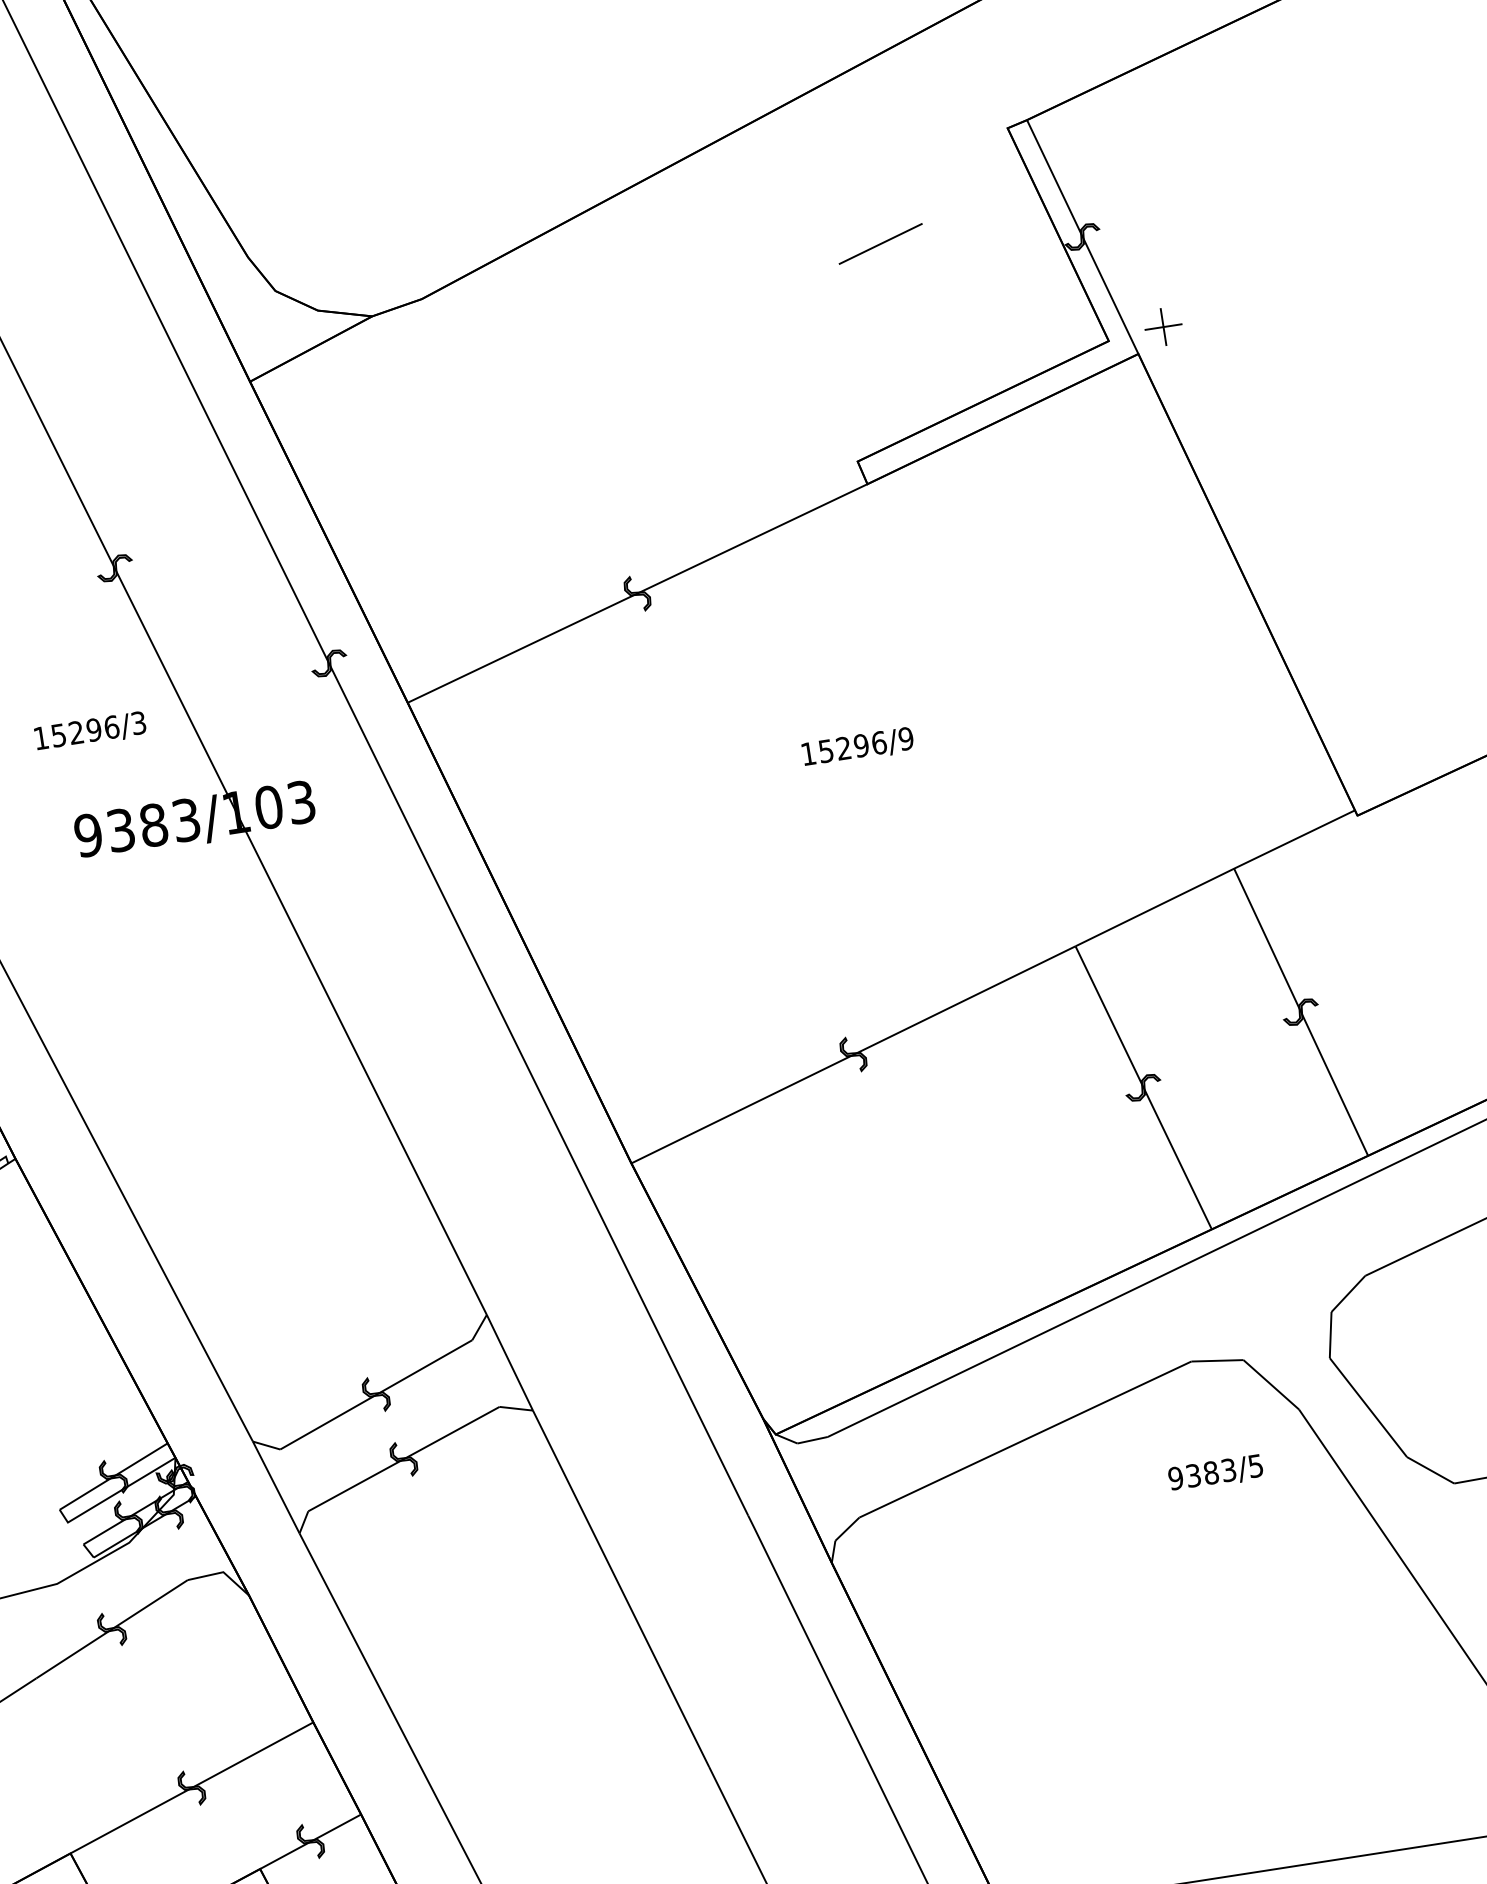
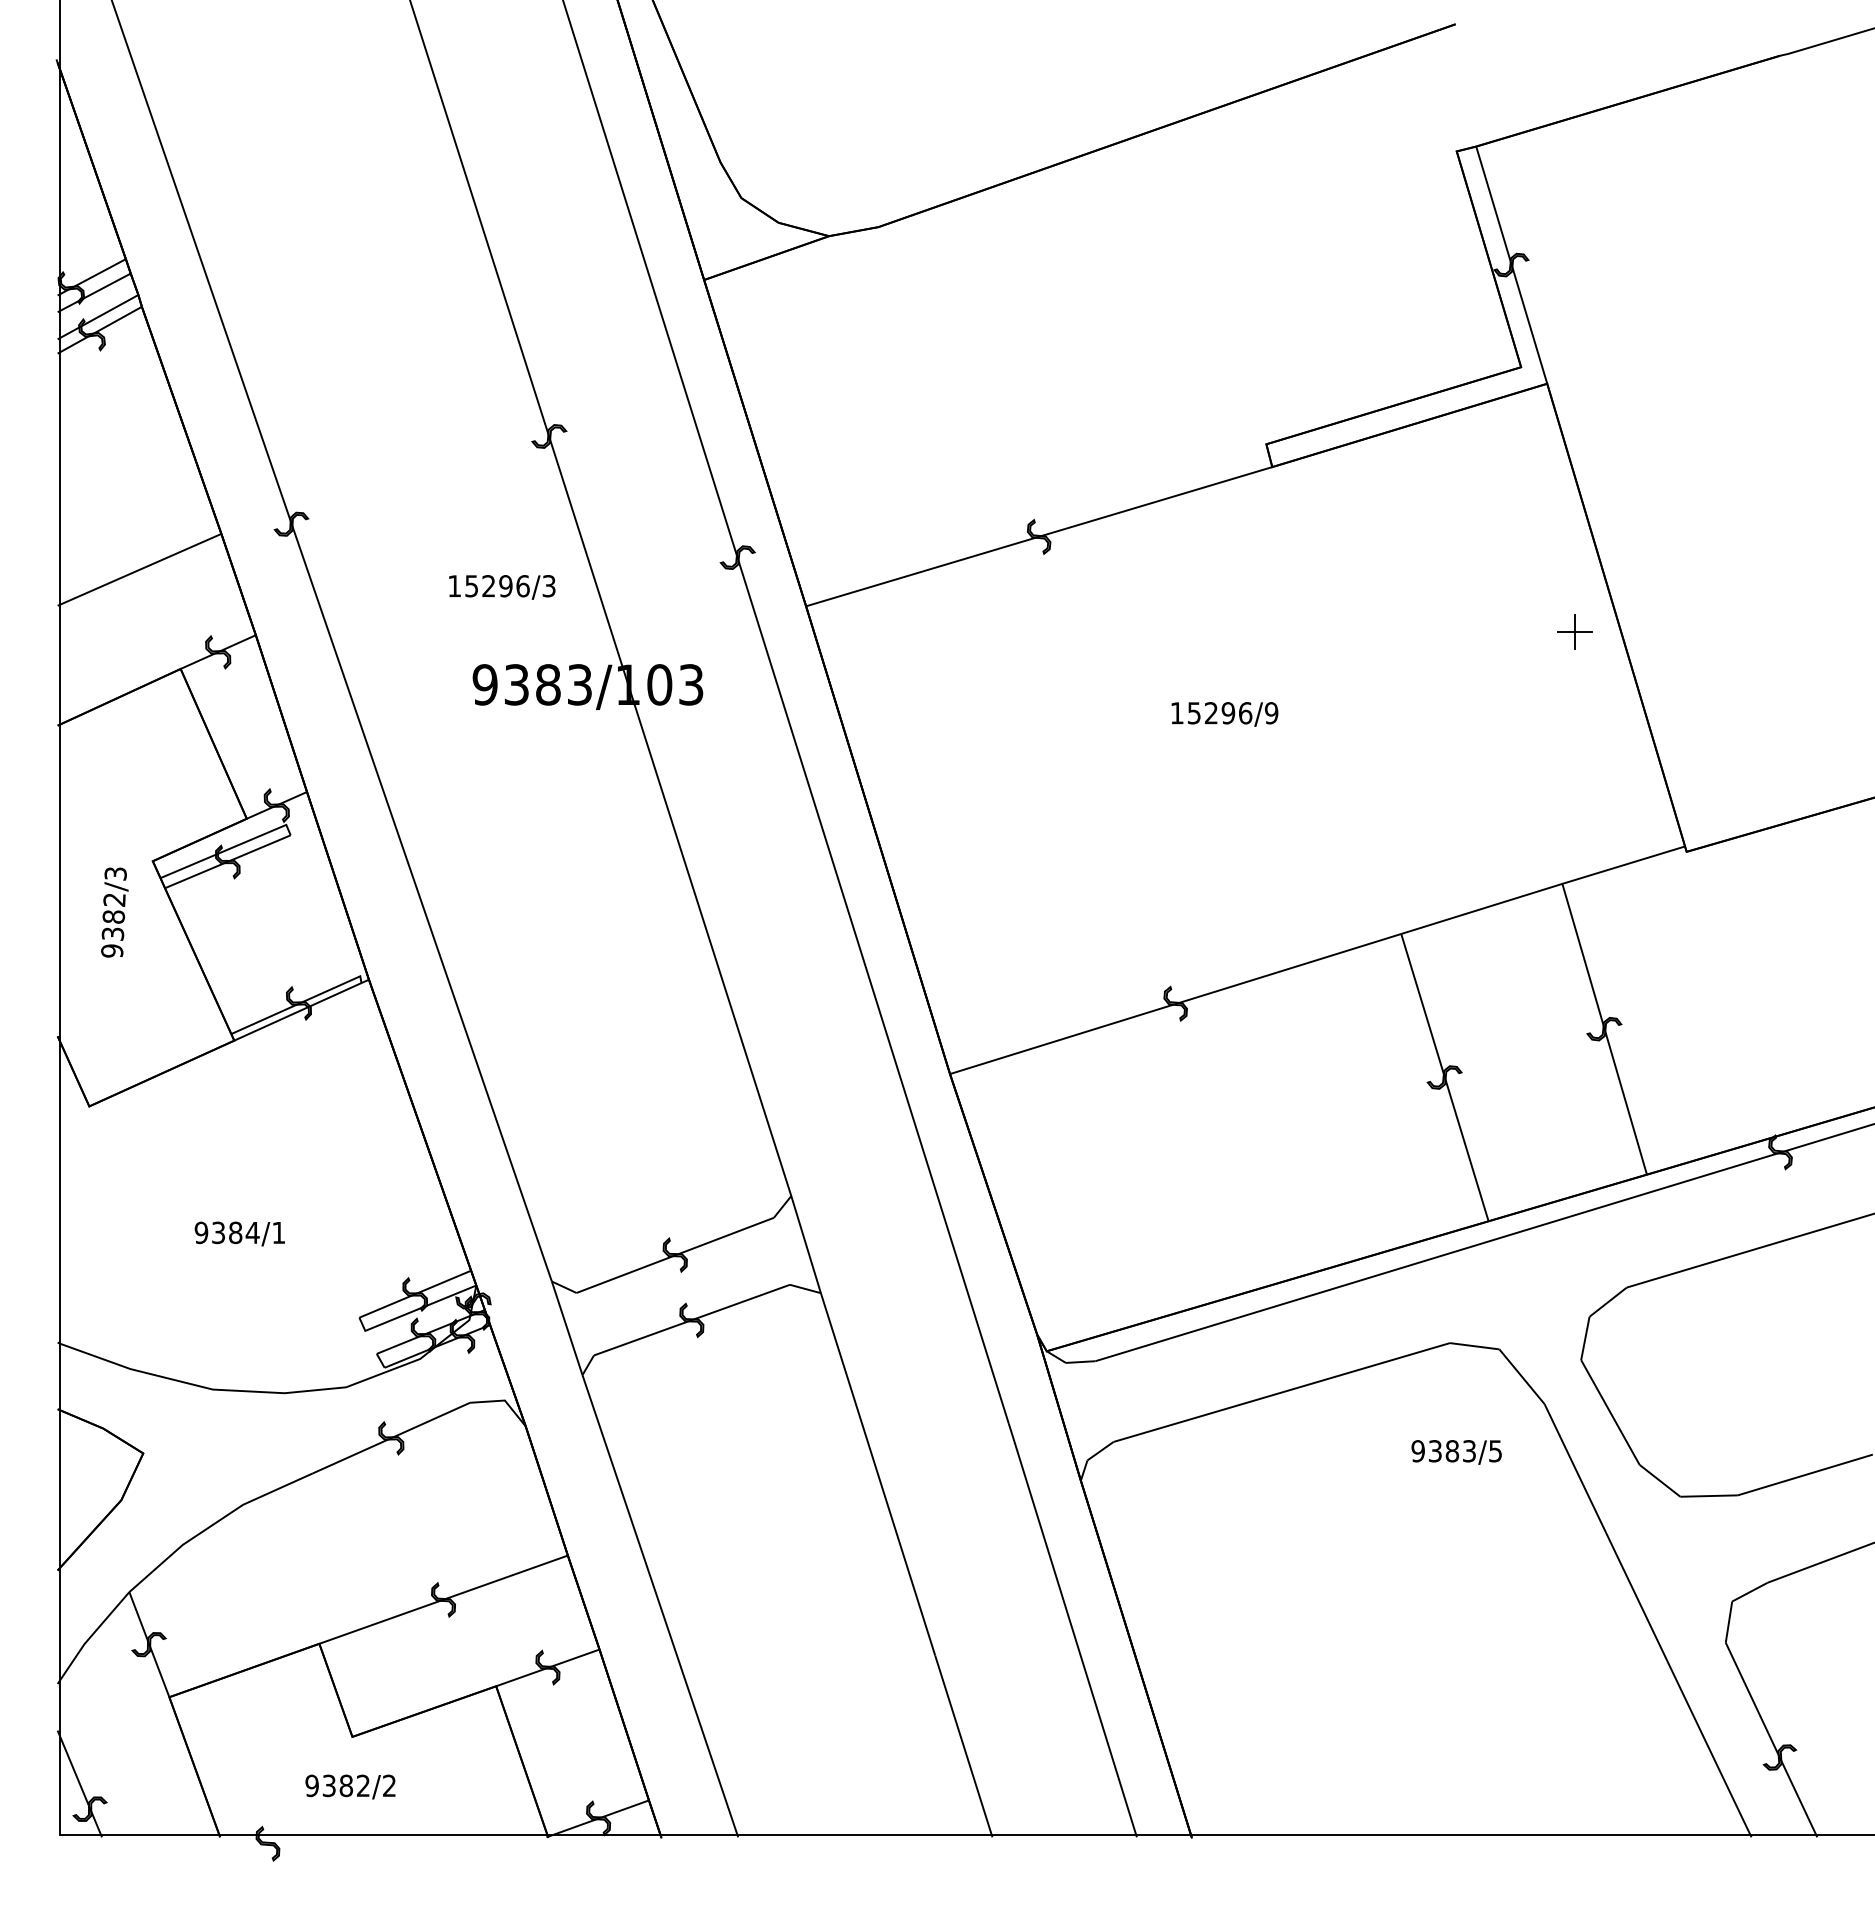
line: (880, 243) -> (1319, 241), removed
part: (1163, 326) -> (1574, 631), moved

